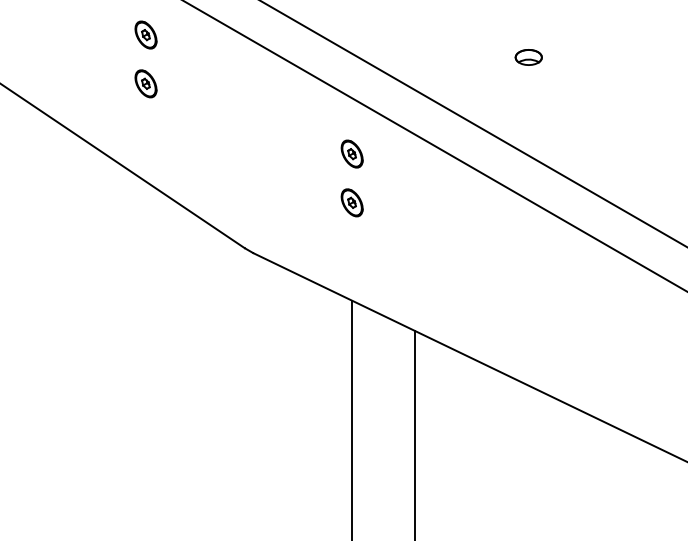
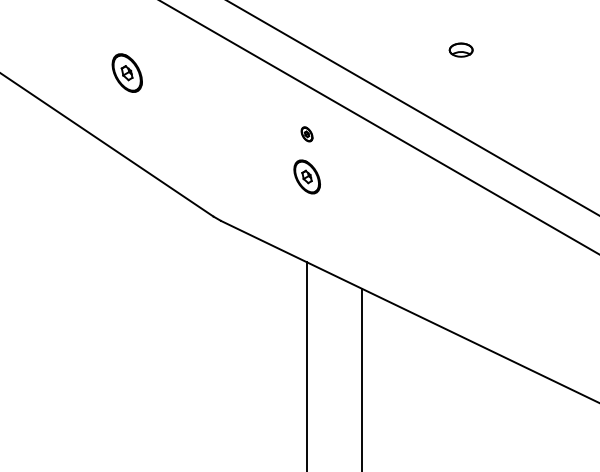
part: (145, 34) -> (126, 30), removed
part: (145, 83) -> (126, 72), size x1.6
part: (351, 153) -> (306, 133), size x0.6
part: (351, 202) -> (306, 176), size x1.4

